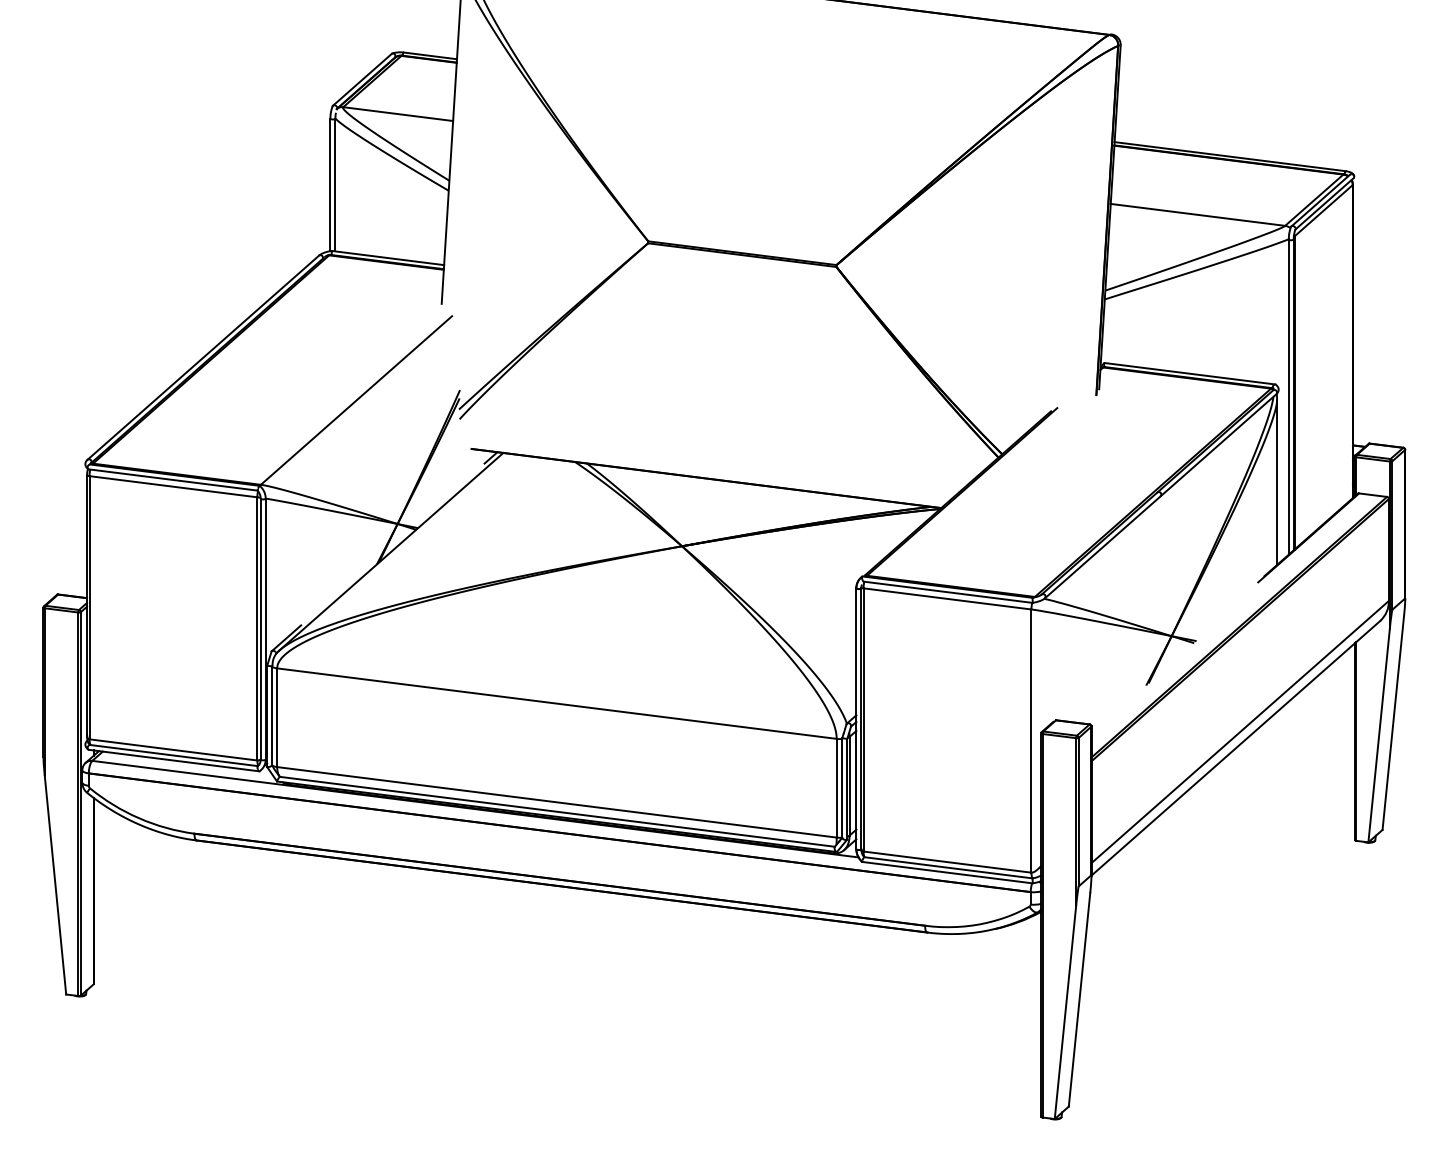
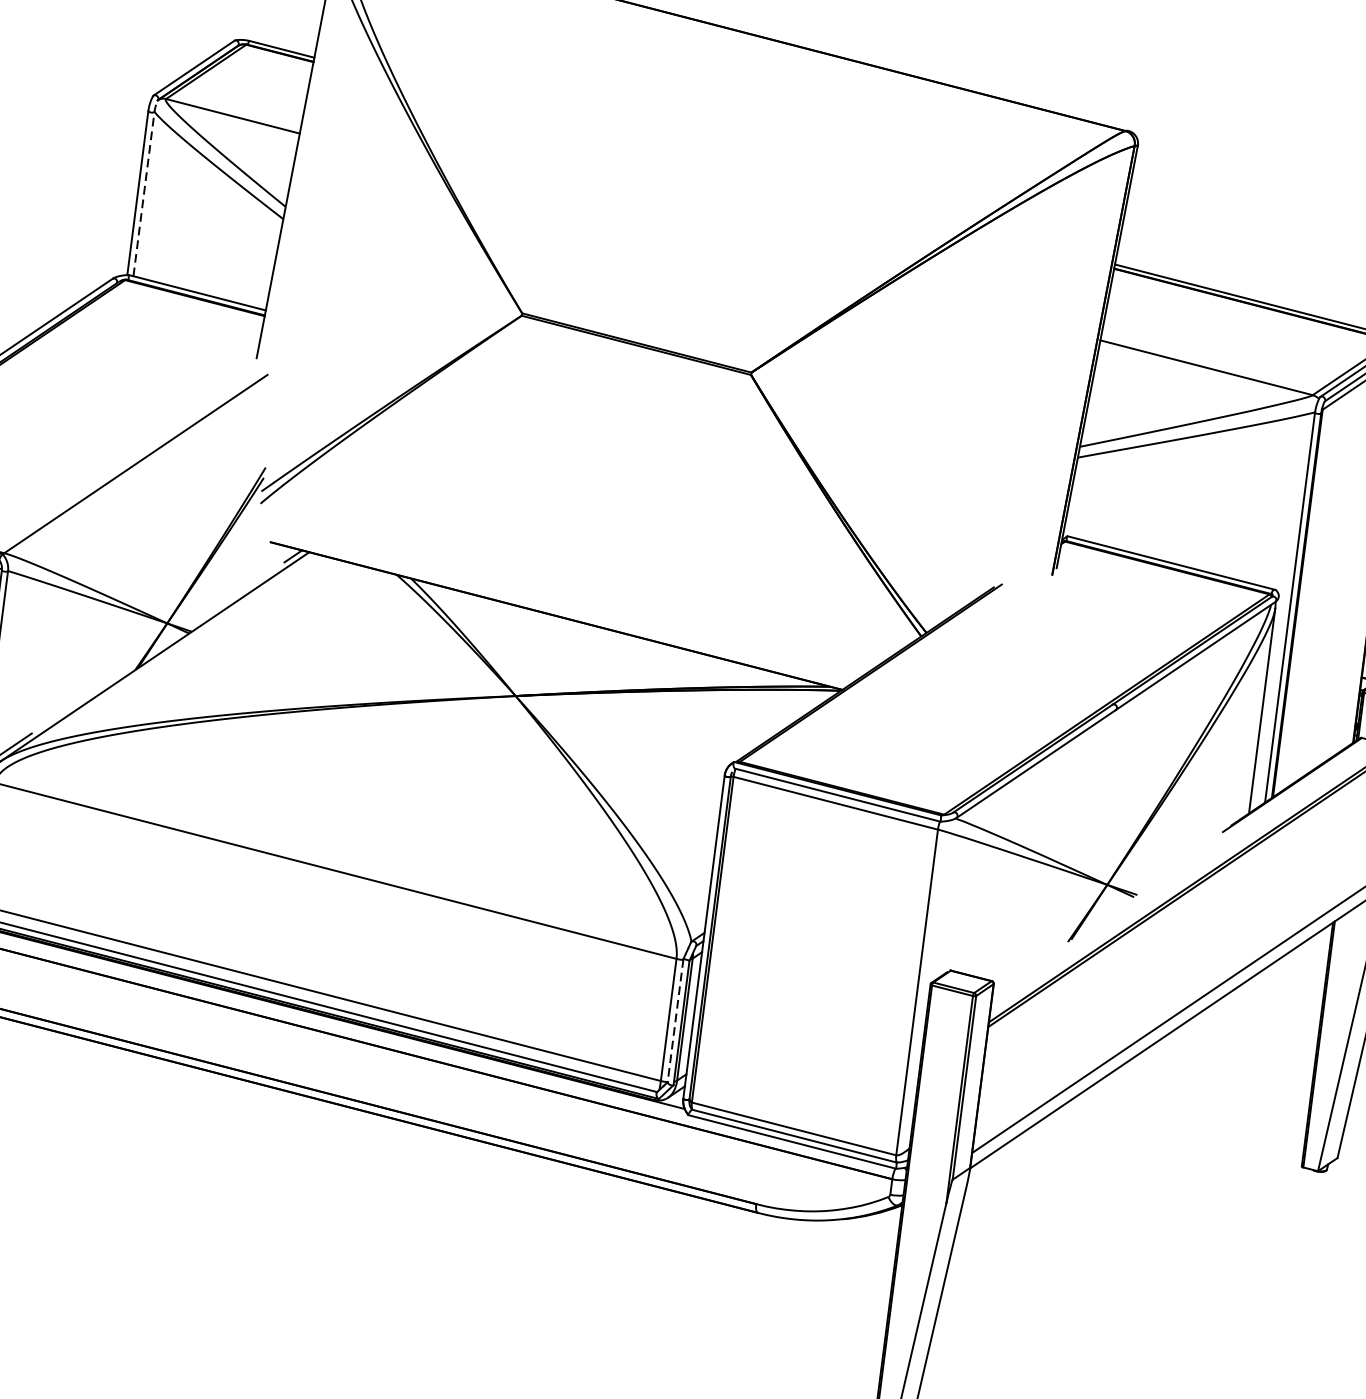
line: (335, 184) -> (144, 193), solid -> dashed
line: (842, 788) -> (675, 1021), solid -> dashed

